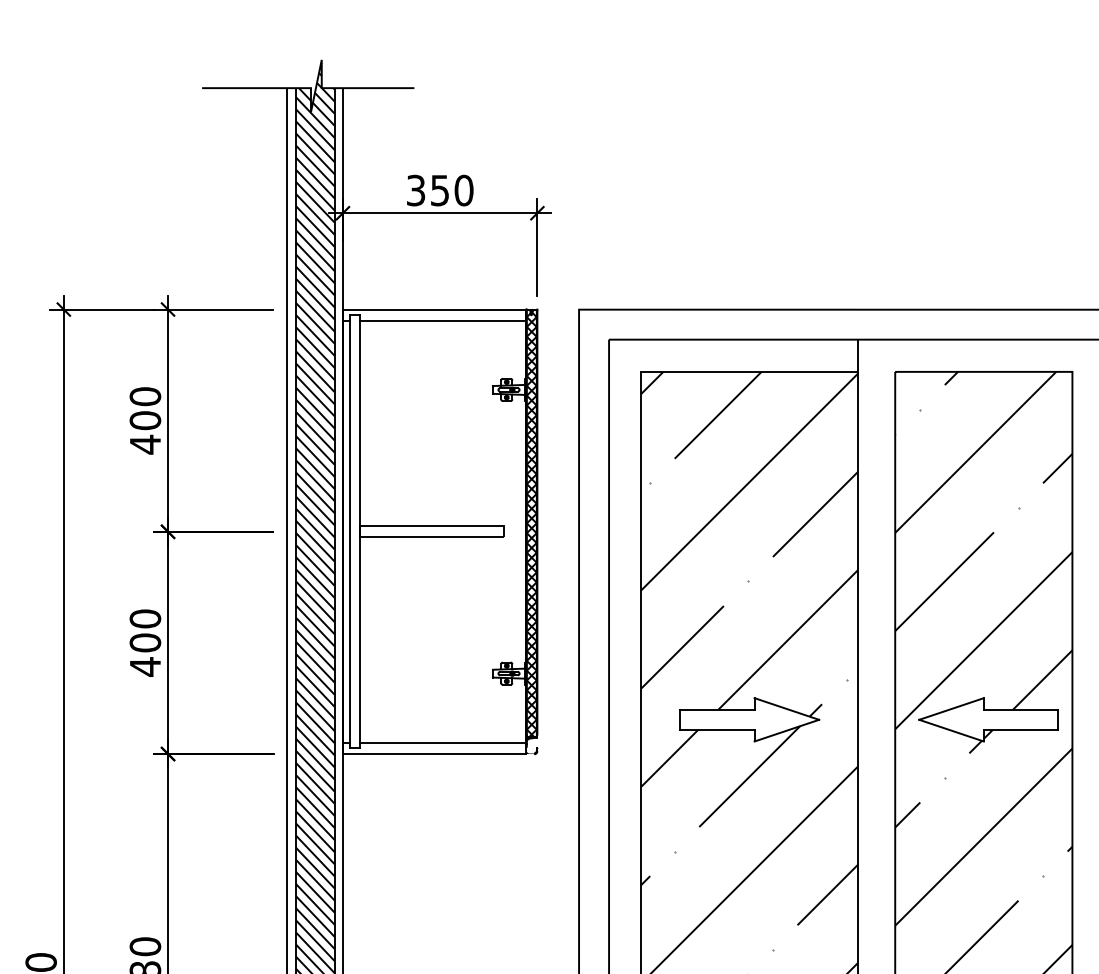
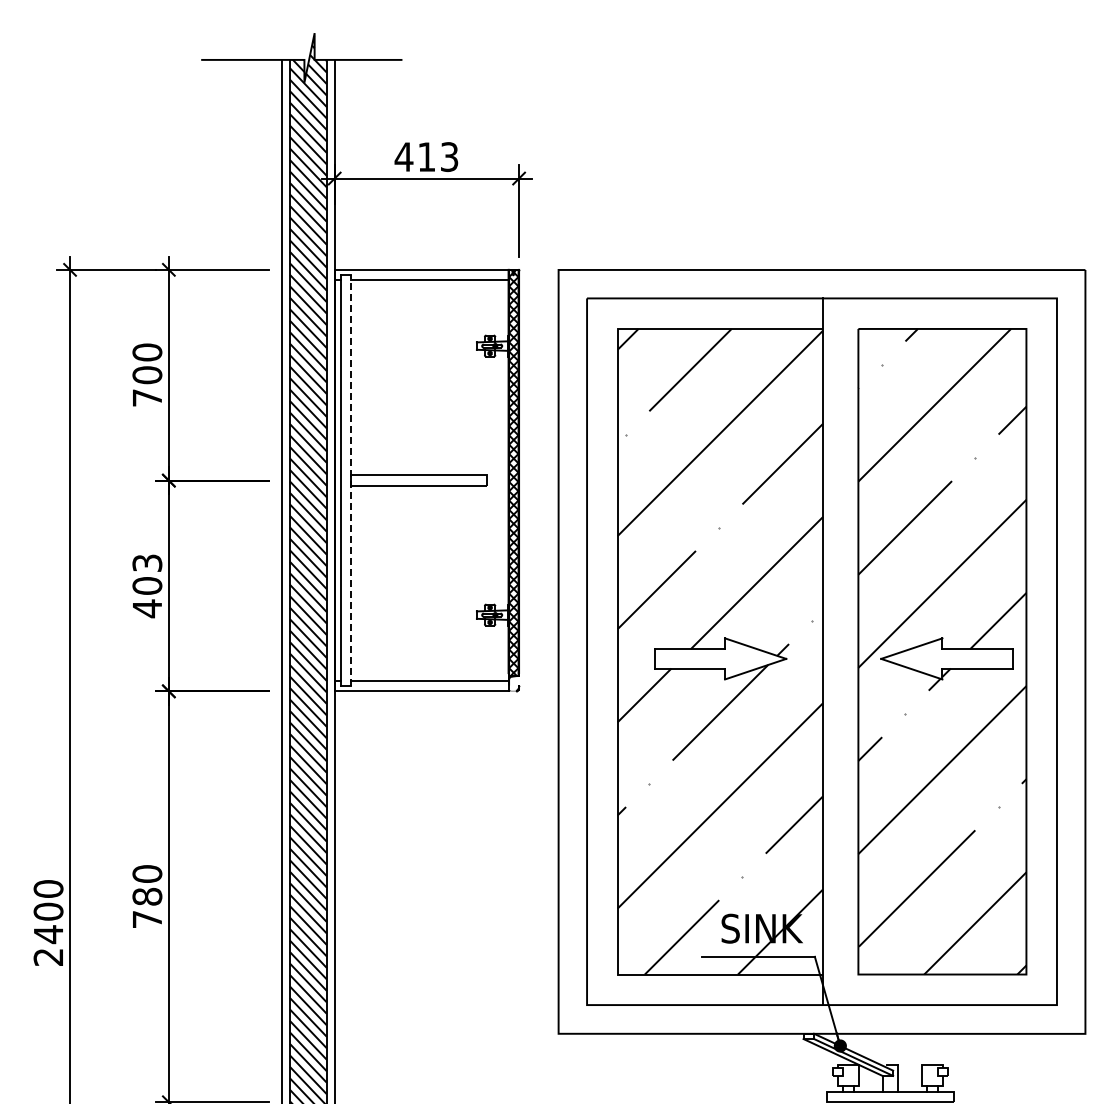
text: (439, 191) -> (426, 157), 350 -> 413
text: (145, 444) -> (147, 397), 400 -> 700
line: (359, 531) -> (350, 480), solid -> dashed
text: (145, 619) -> (147, 563), 400 -> 403

